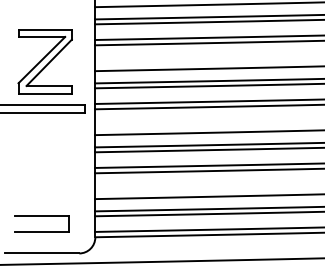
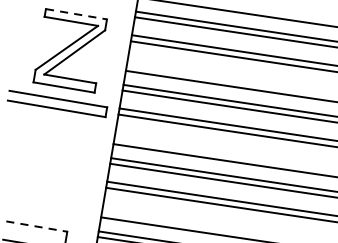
line: (45, 30) -> (76, 14), solid -> dashed
line: (42, 216) -> (37, 227), solid -> dashed

